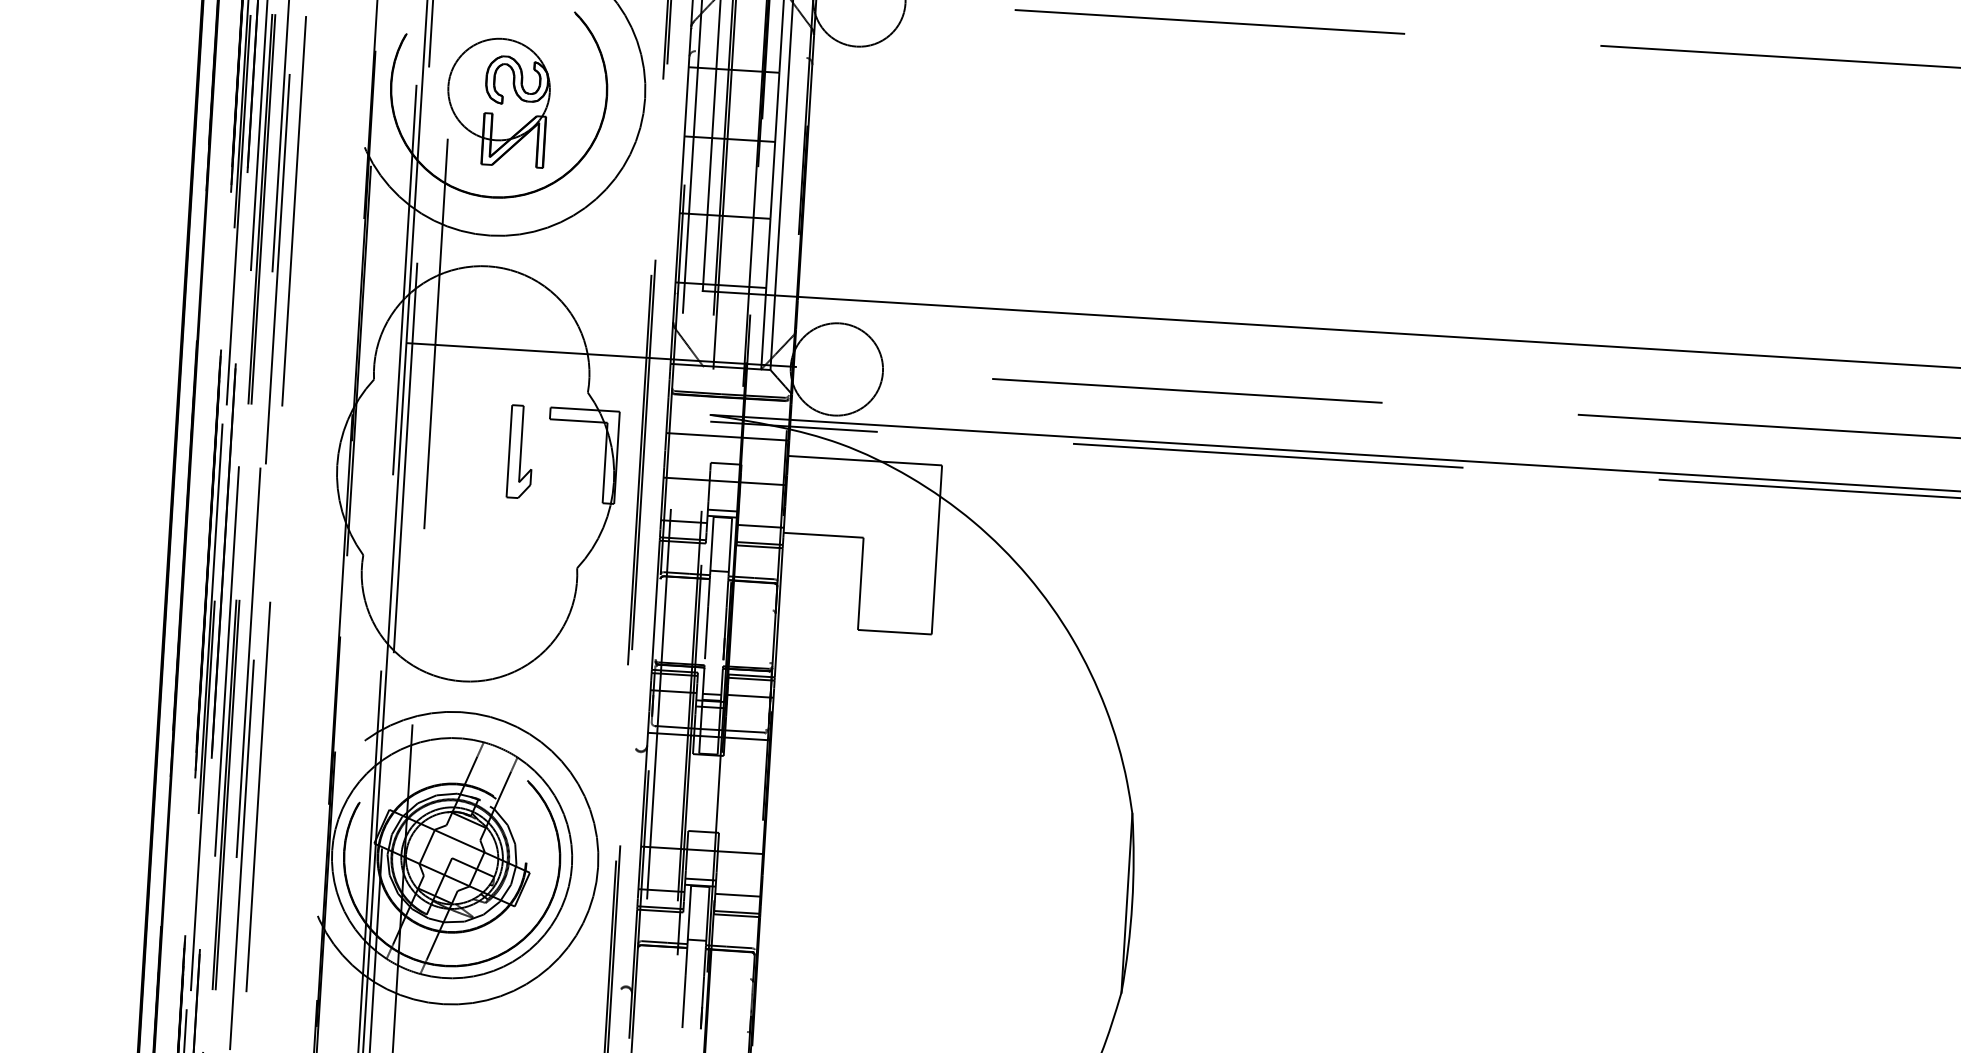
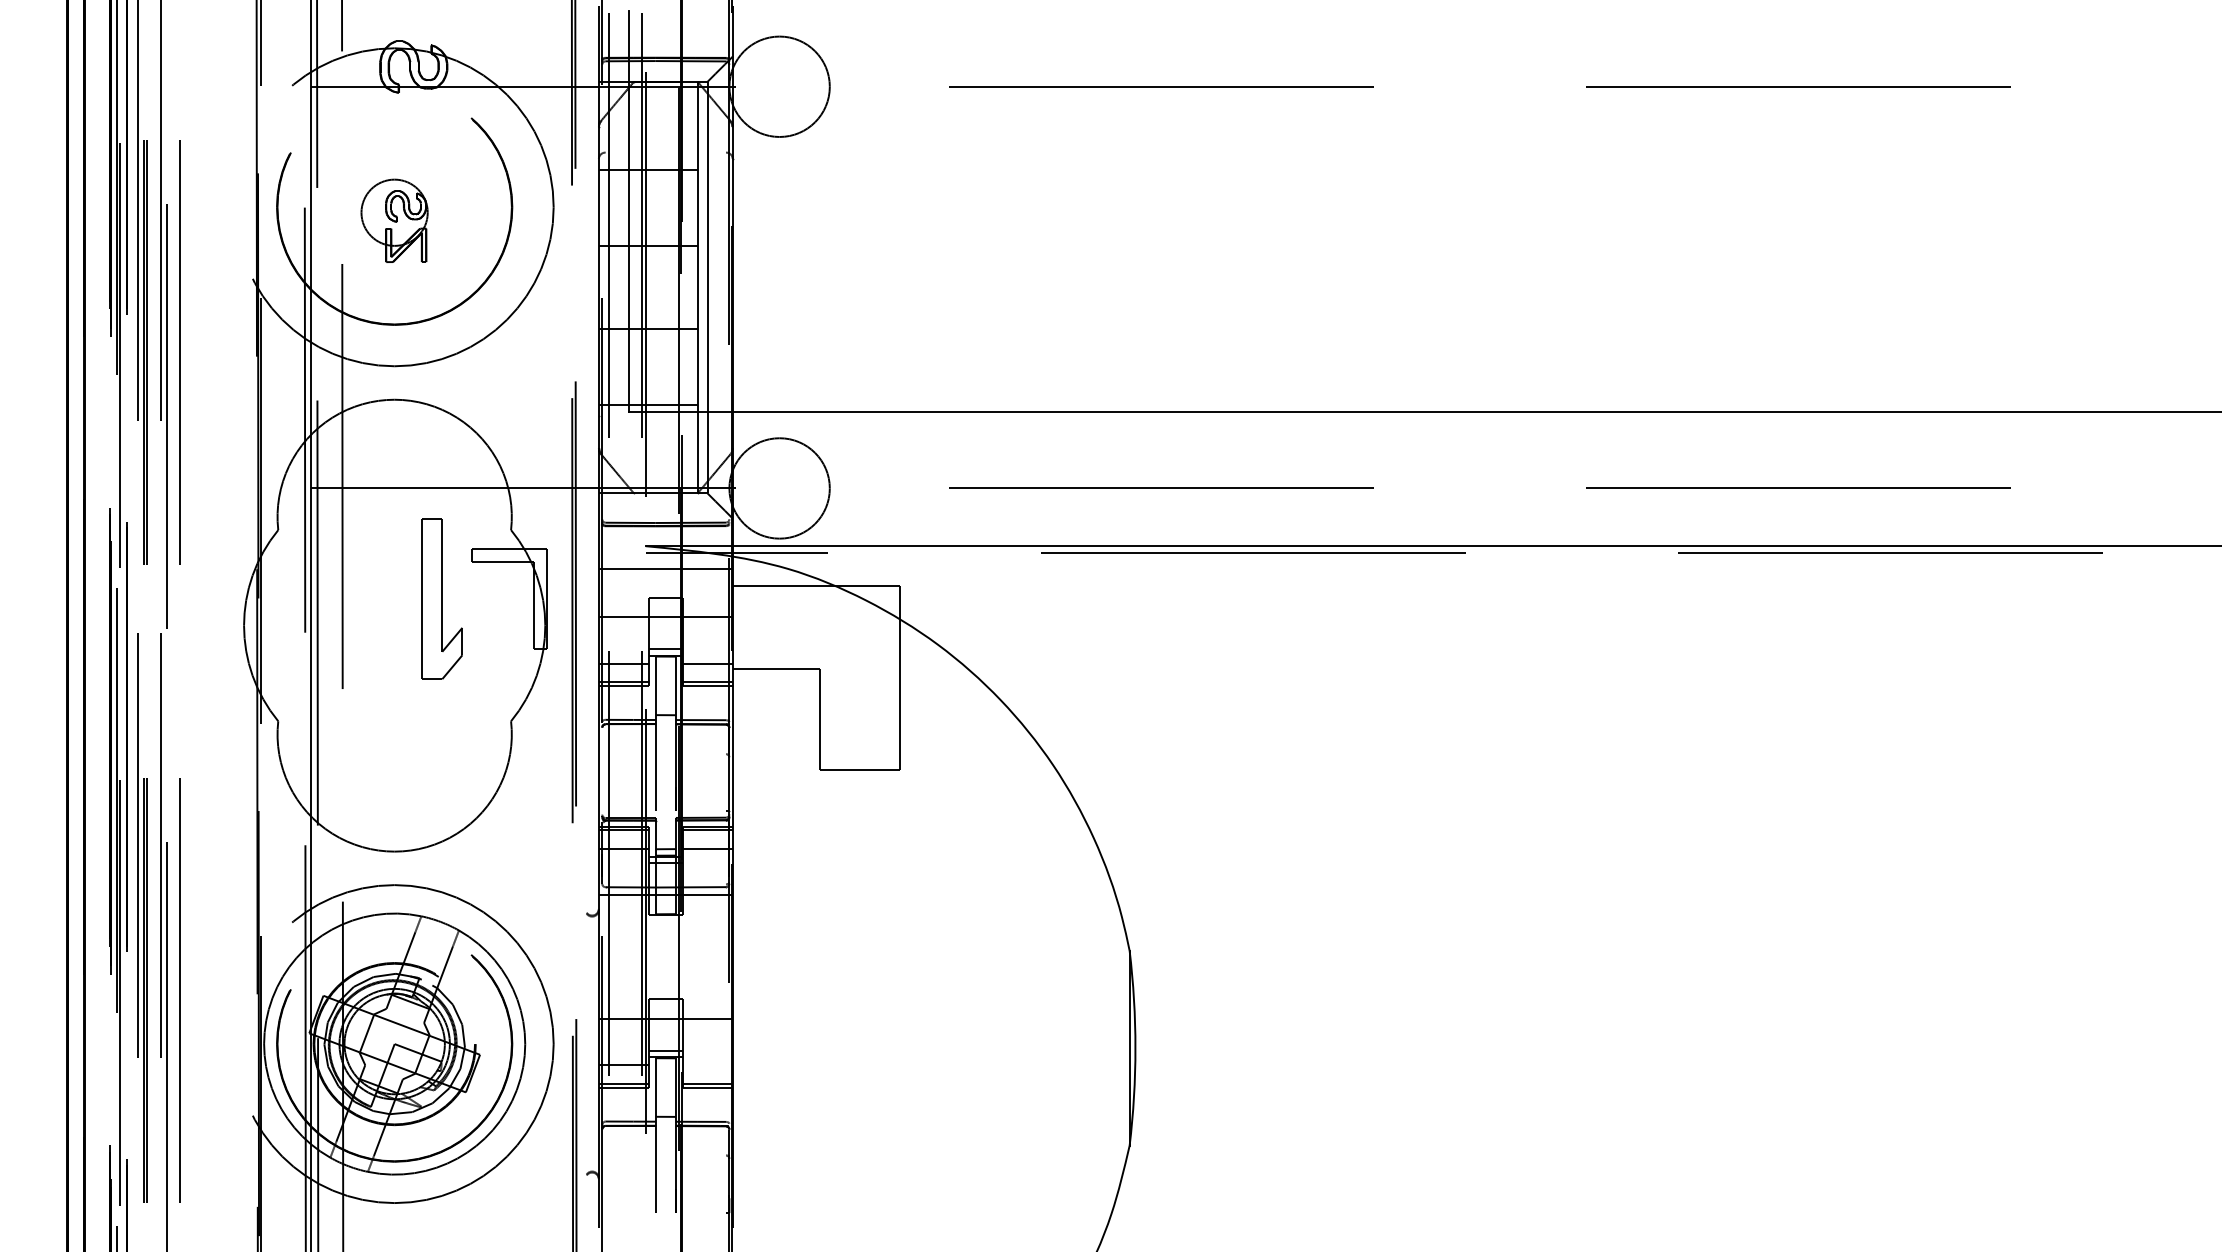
part: (498, 101) -> (394, 220), size x0.6
part: (521, 451) -> (442, 598), size x1.6
line: (738, 895) -> (707, 1065), removed

